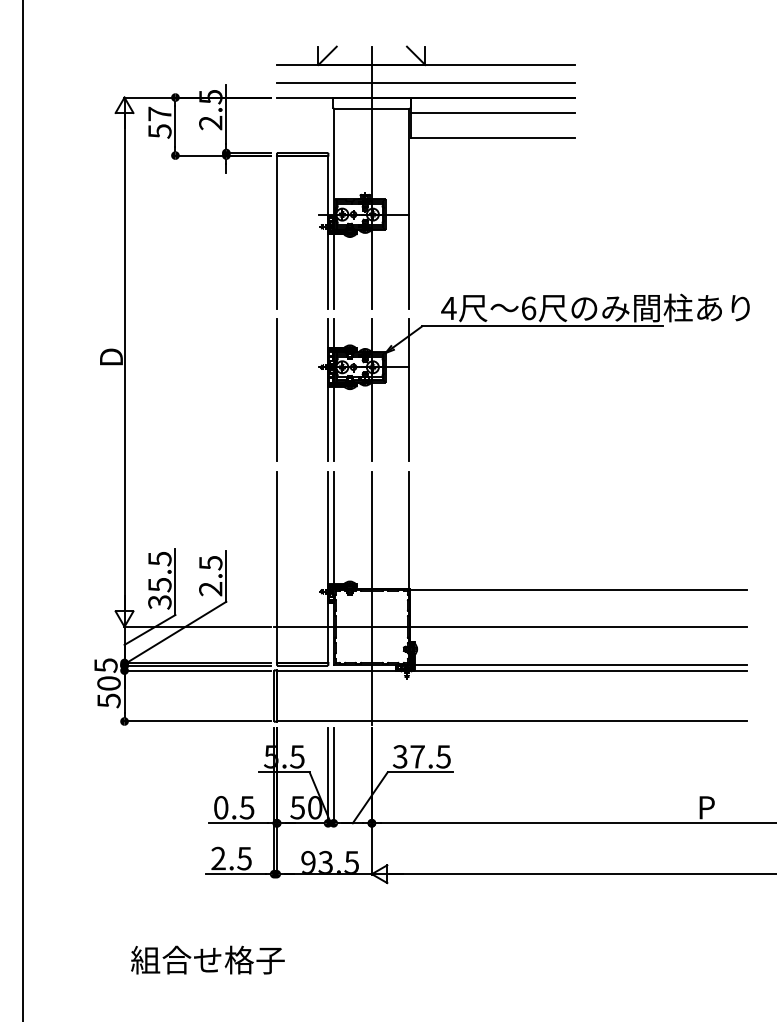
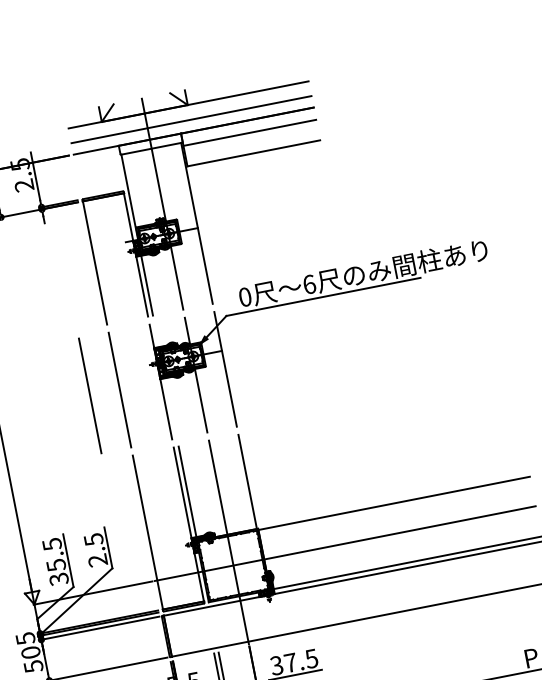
text: (448, 308) -> (244, 297), 4 -> 0
line: (334, 332) -> (156, 334), removed
line: (239, 389) -> (89, 395), added
line: (334, 423) -> (171, 407), removed

